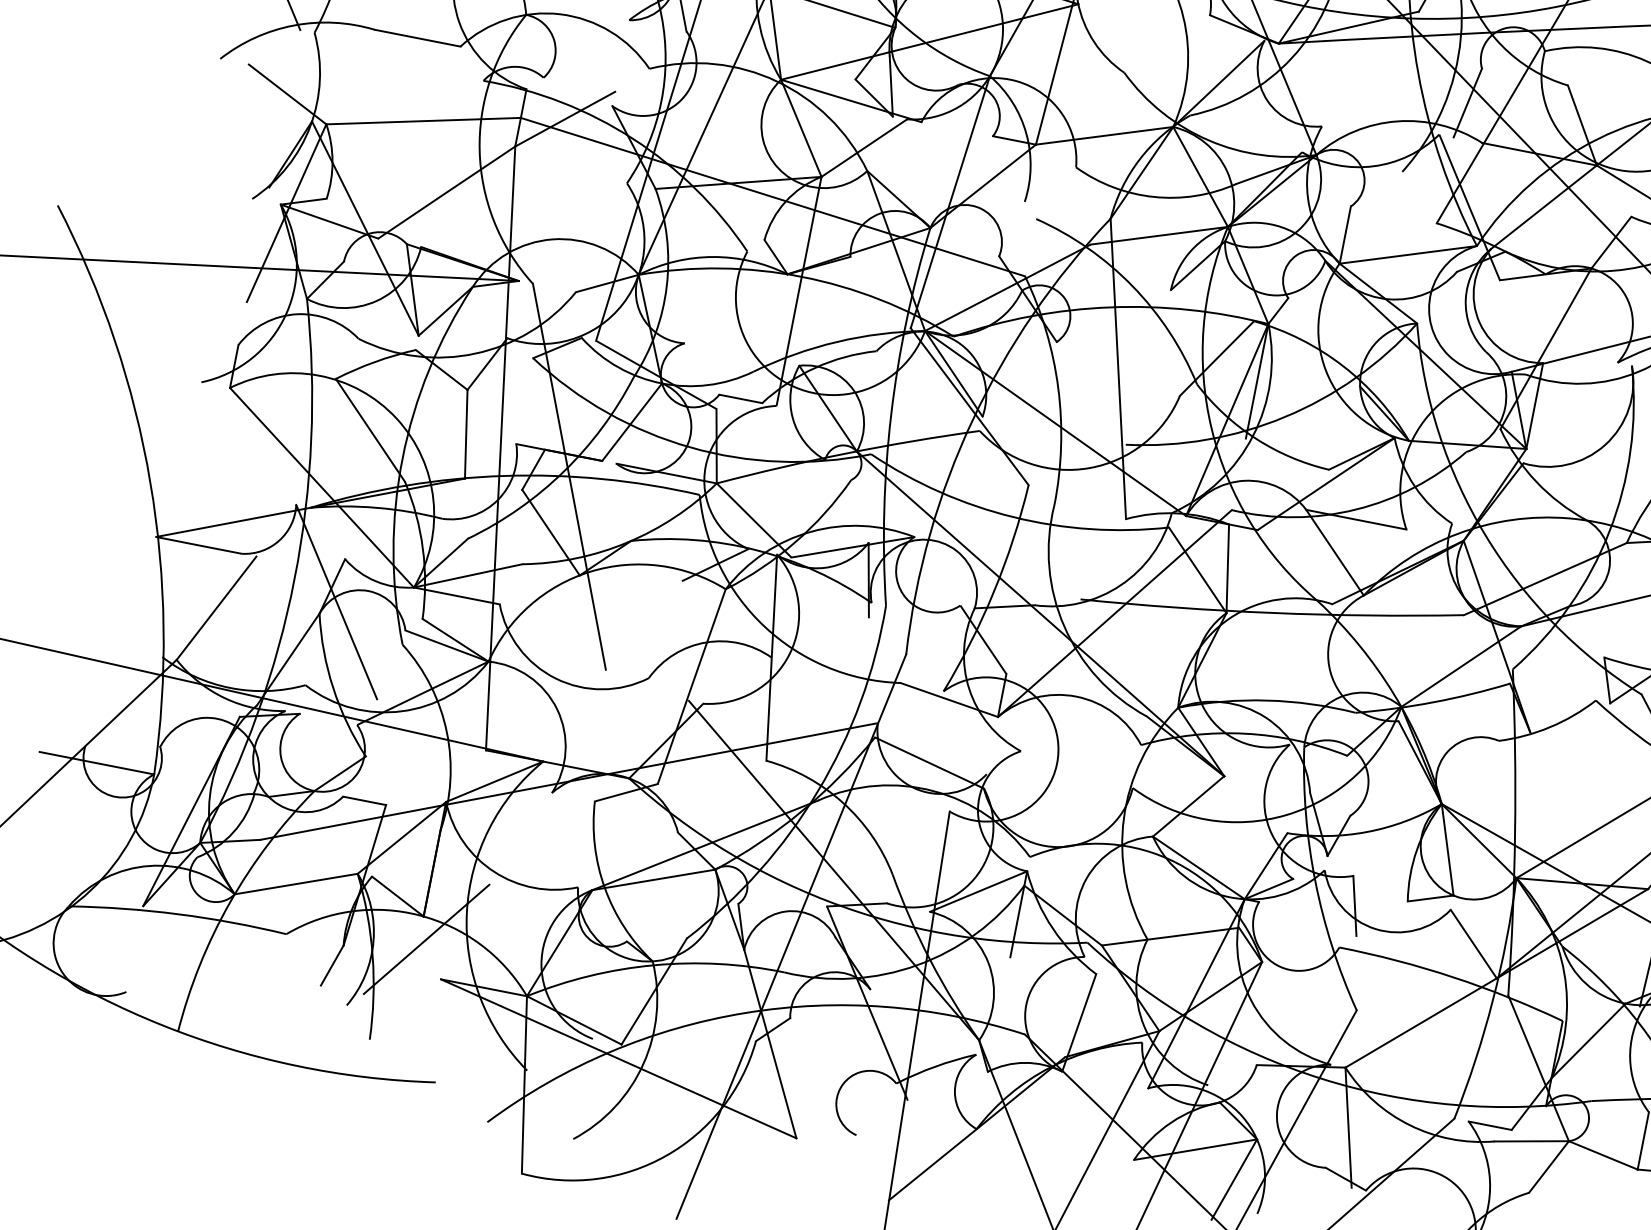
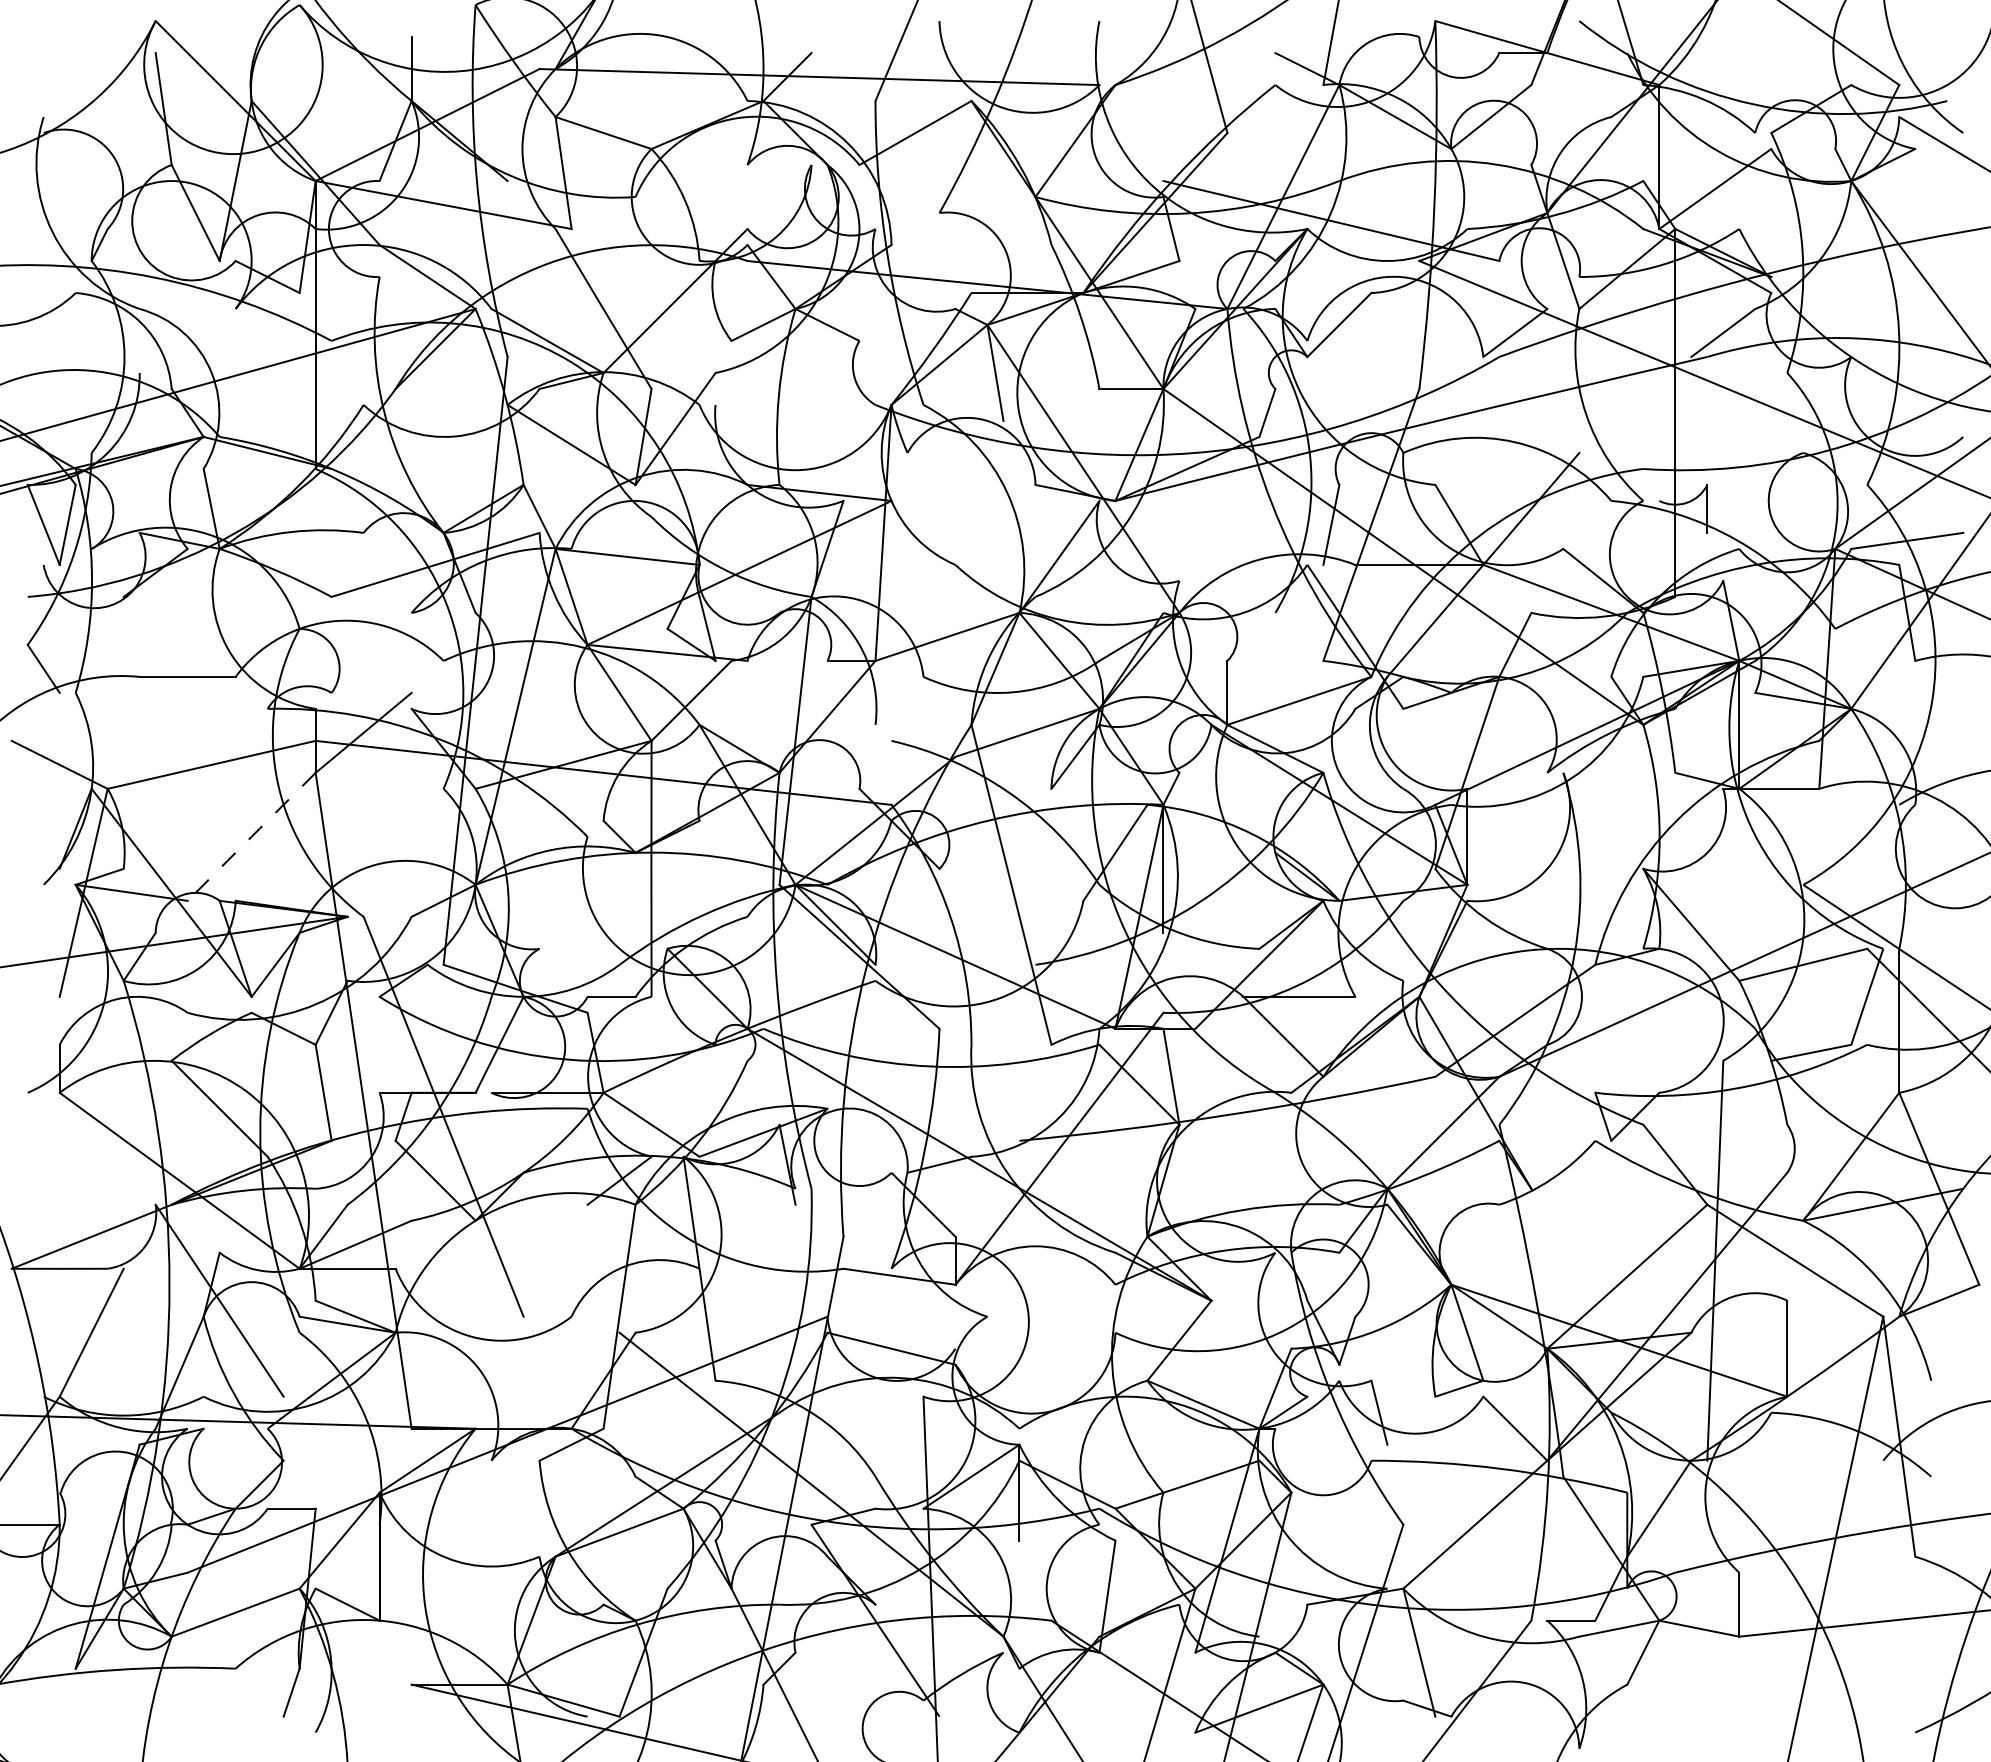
arc: (446, 192) -> (251, 836), solid -> dashed
line: (426, 939) -> (387, 1644), removed

